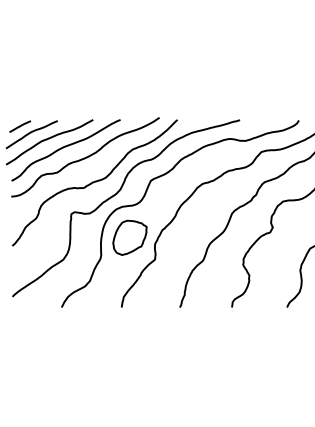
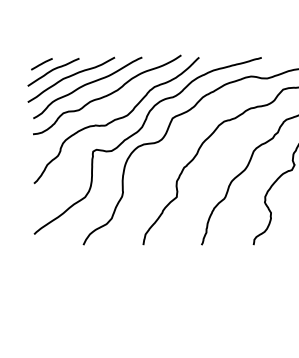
part: (129, 237) -> (151, 175), removed

